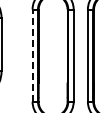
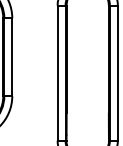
line: (32, 55) -> (57, 72), dashed -> solid

